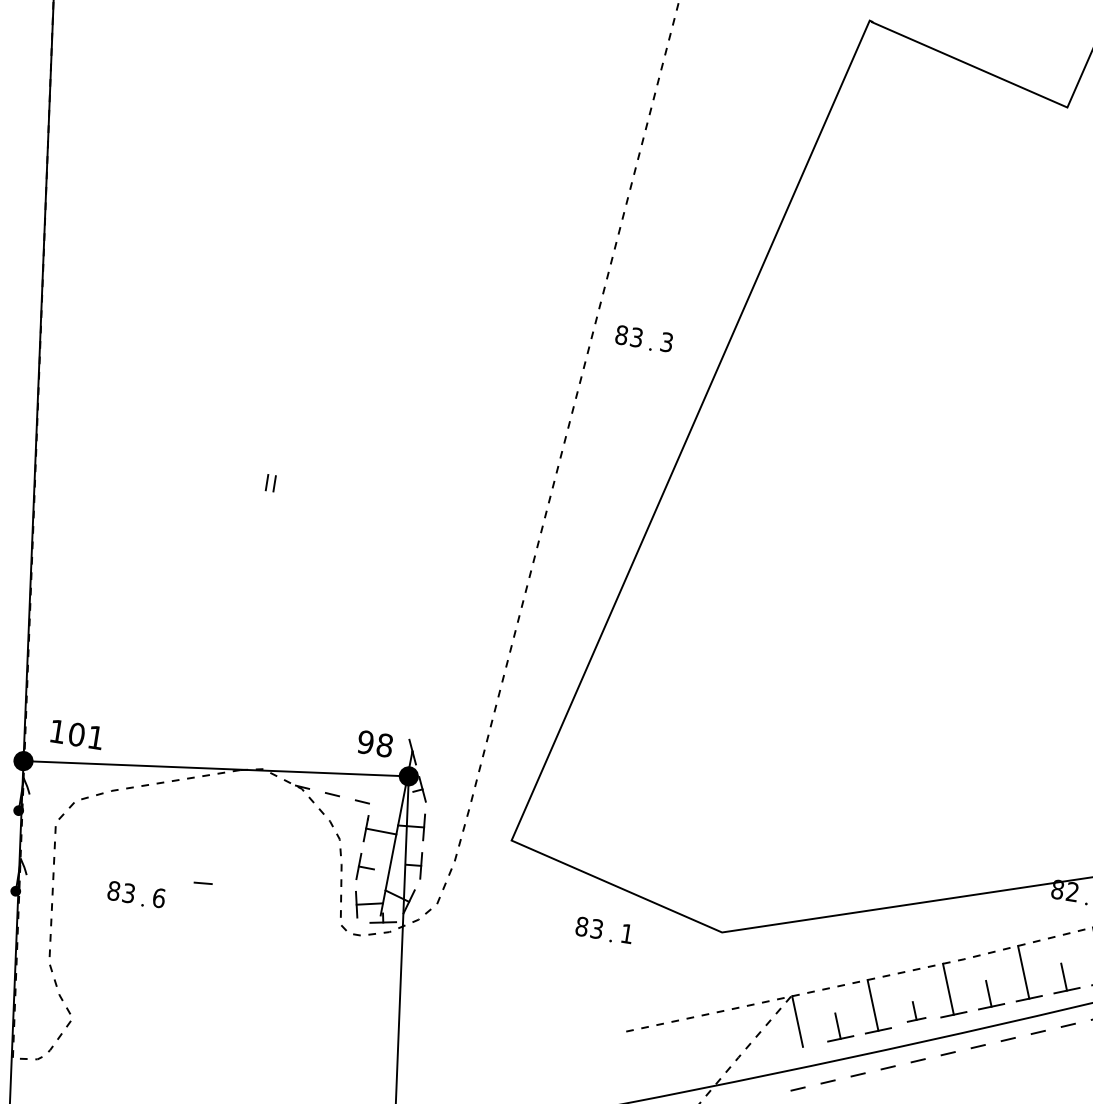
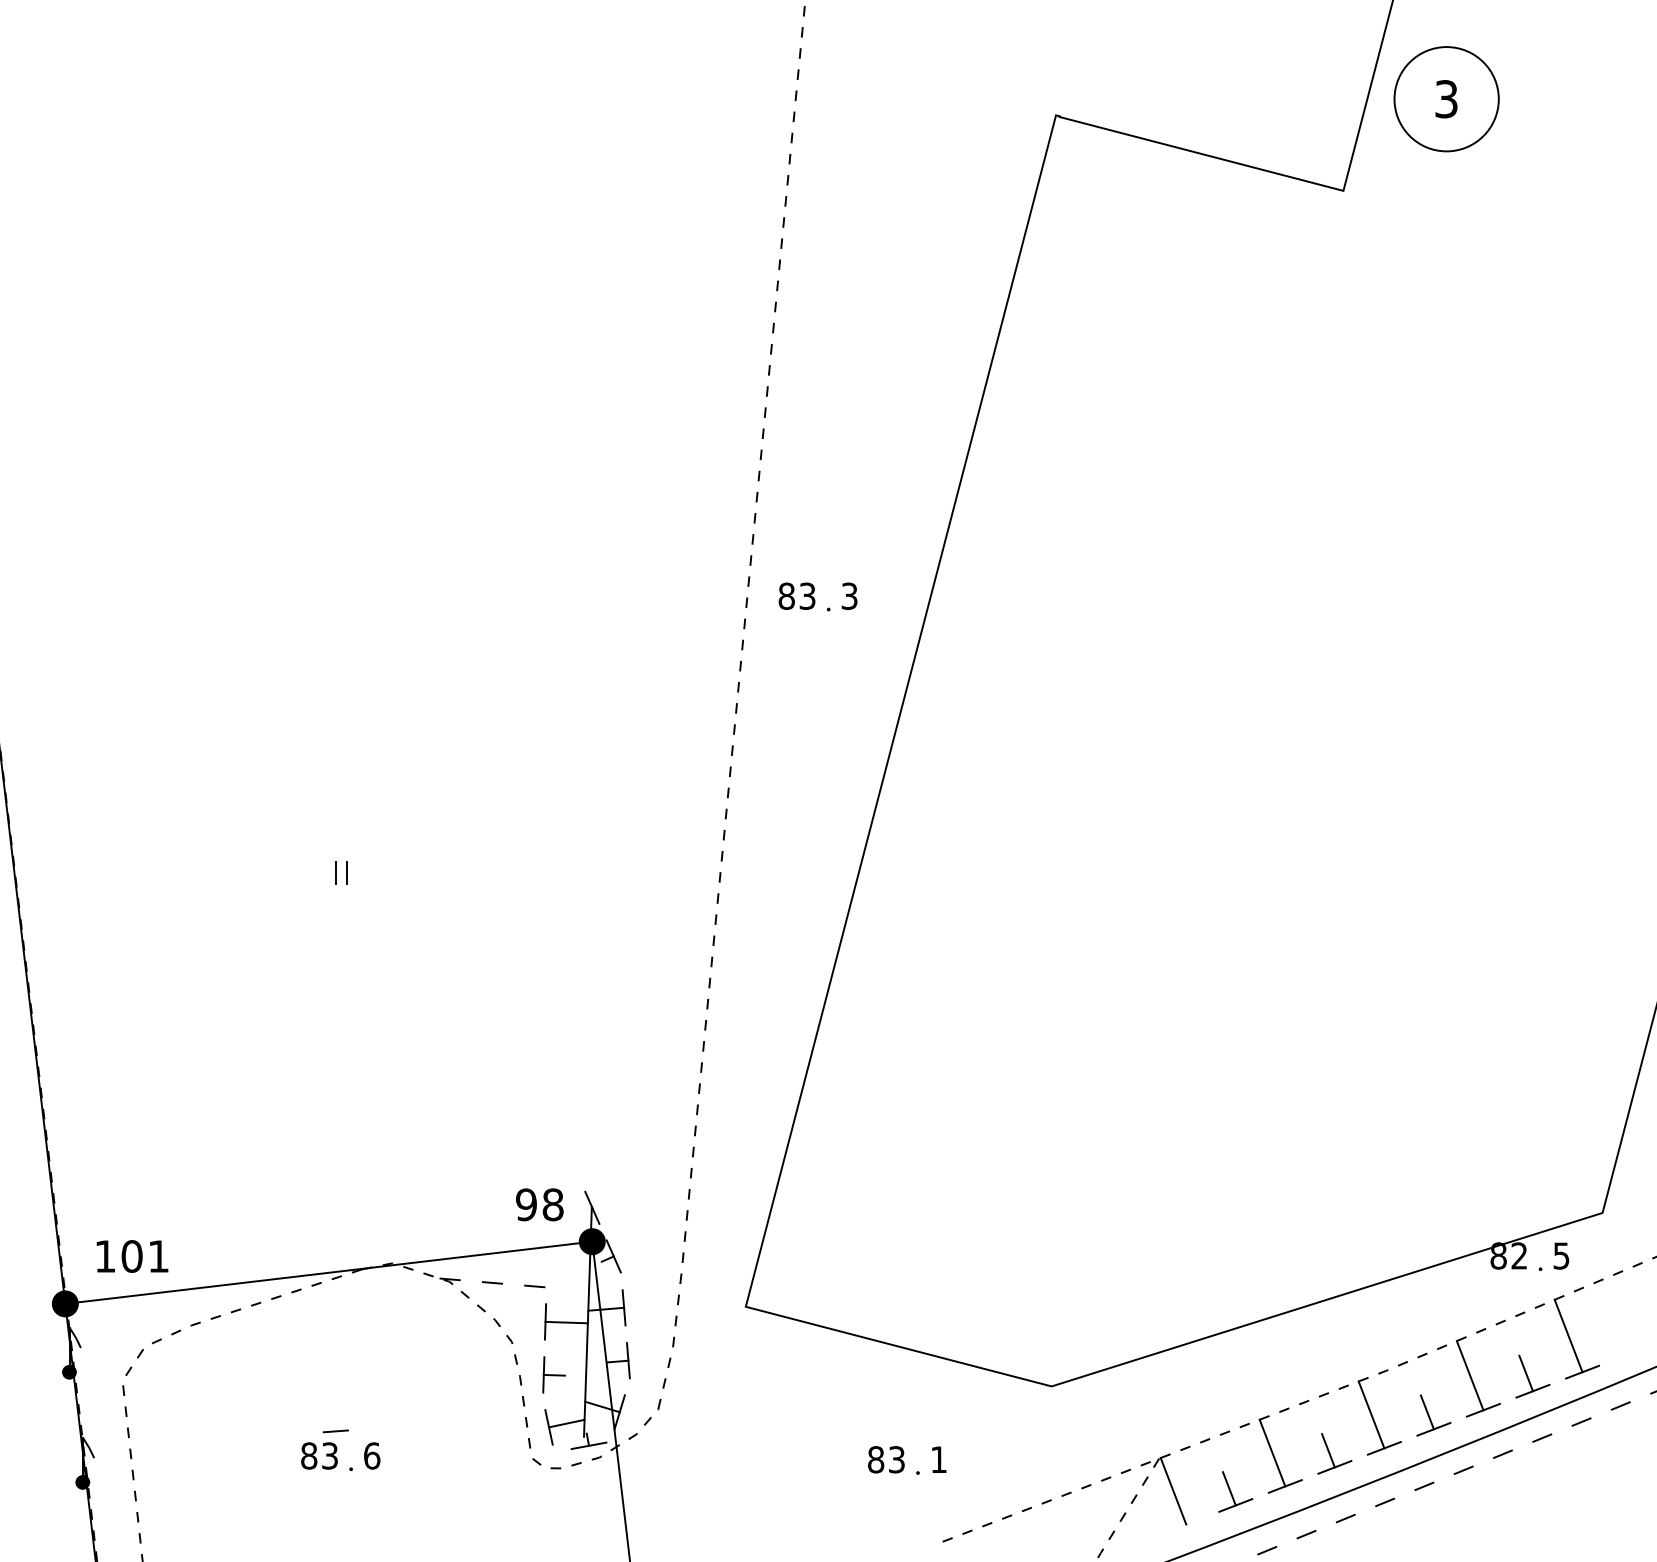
text: (136, 894) -> (340, 1456), moved
text: (604, 930) -> (907, 1460), moved
part: (917, 1012) -> (1334, 1453), size x1.43

